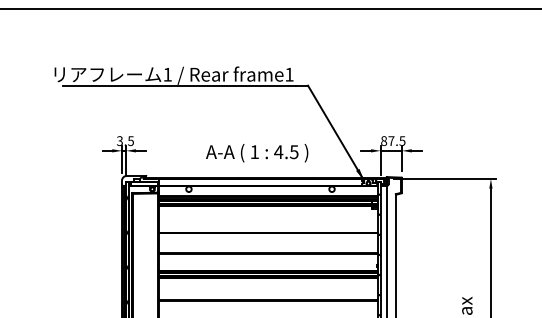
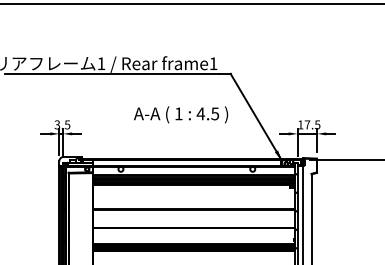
text: (384, 141) -> (301, 125), 87.5 -> 17.5
text: (257, 153) -> (181, 115), moved

